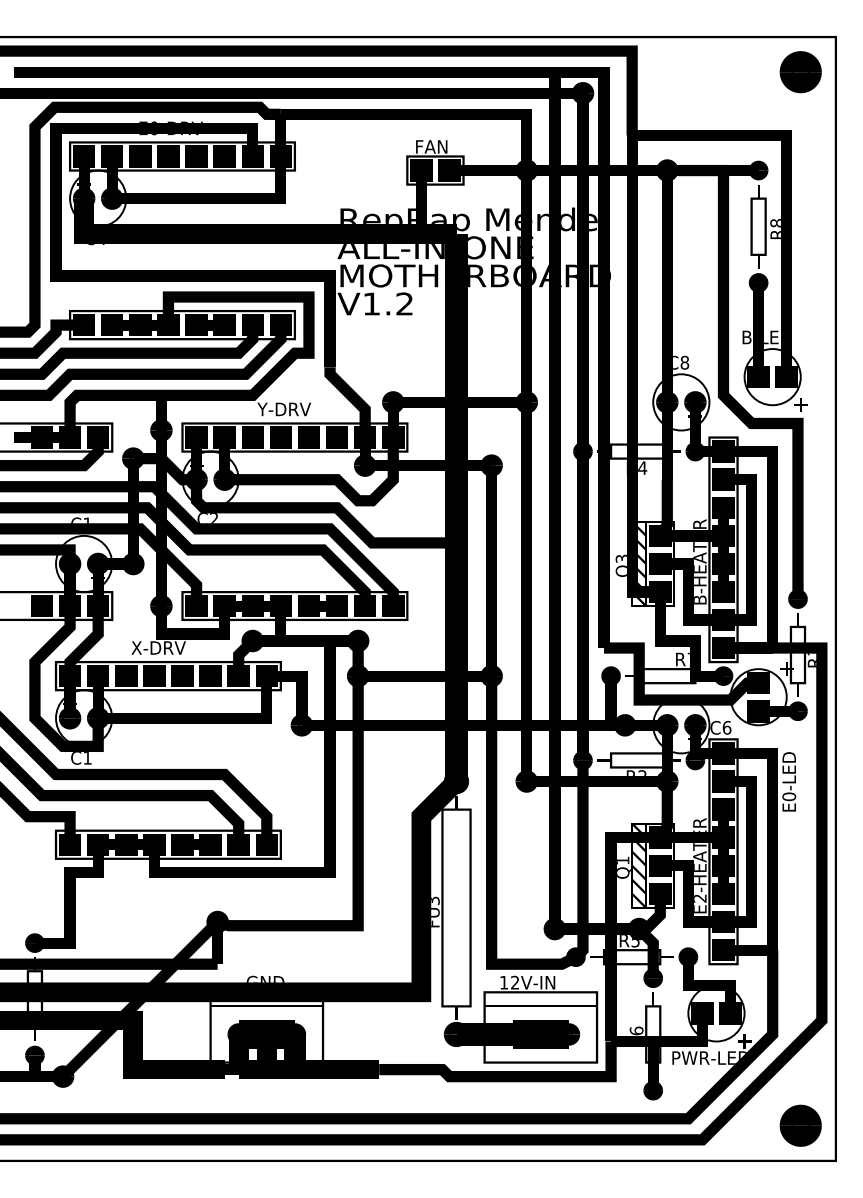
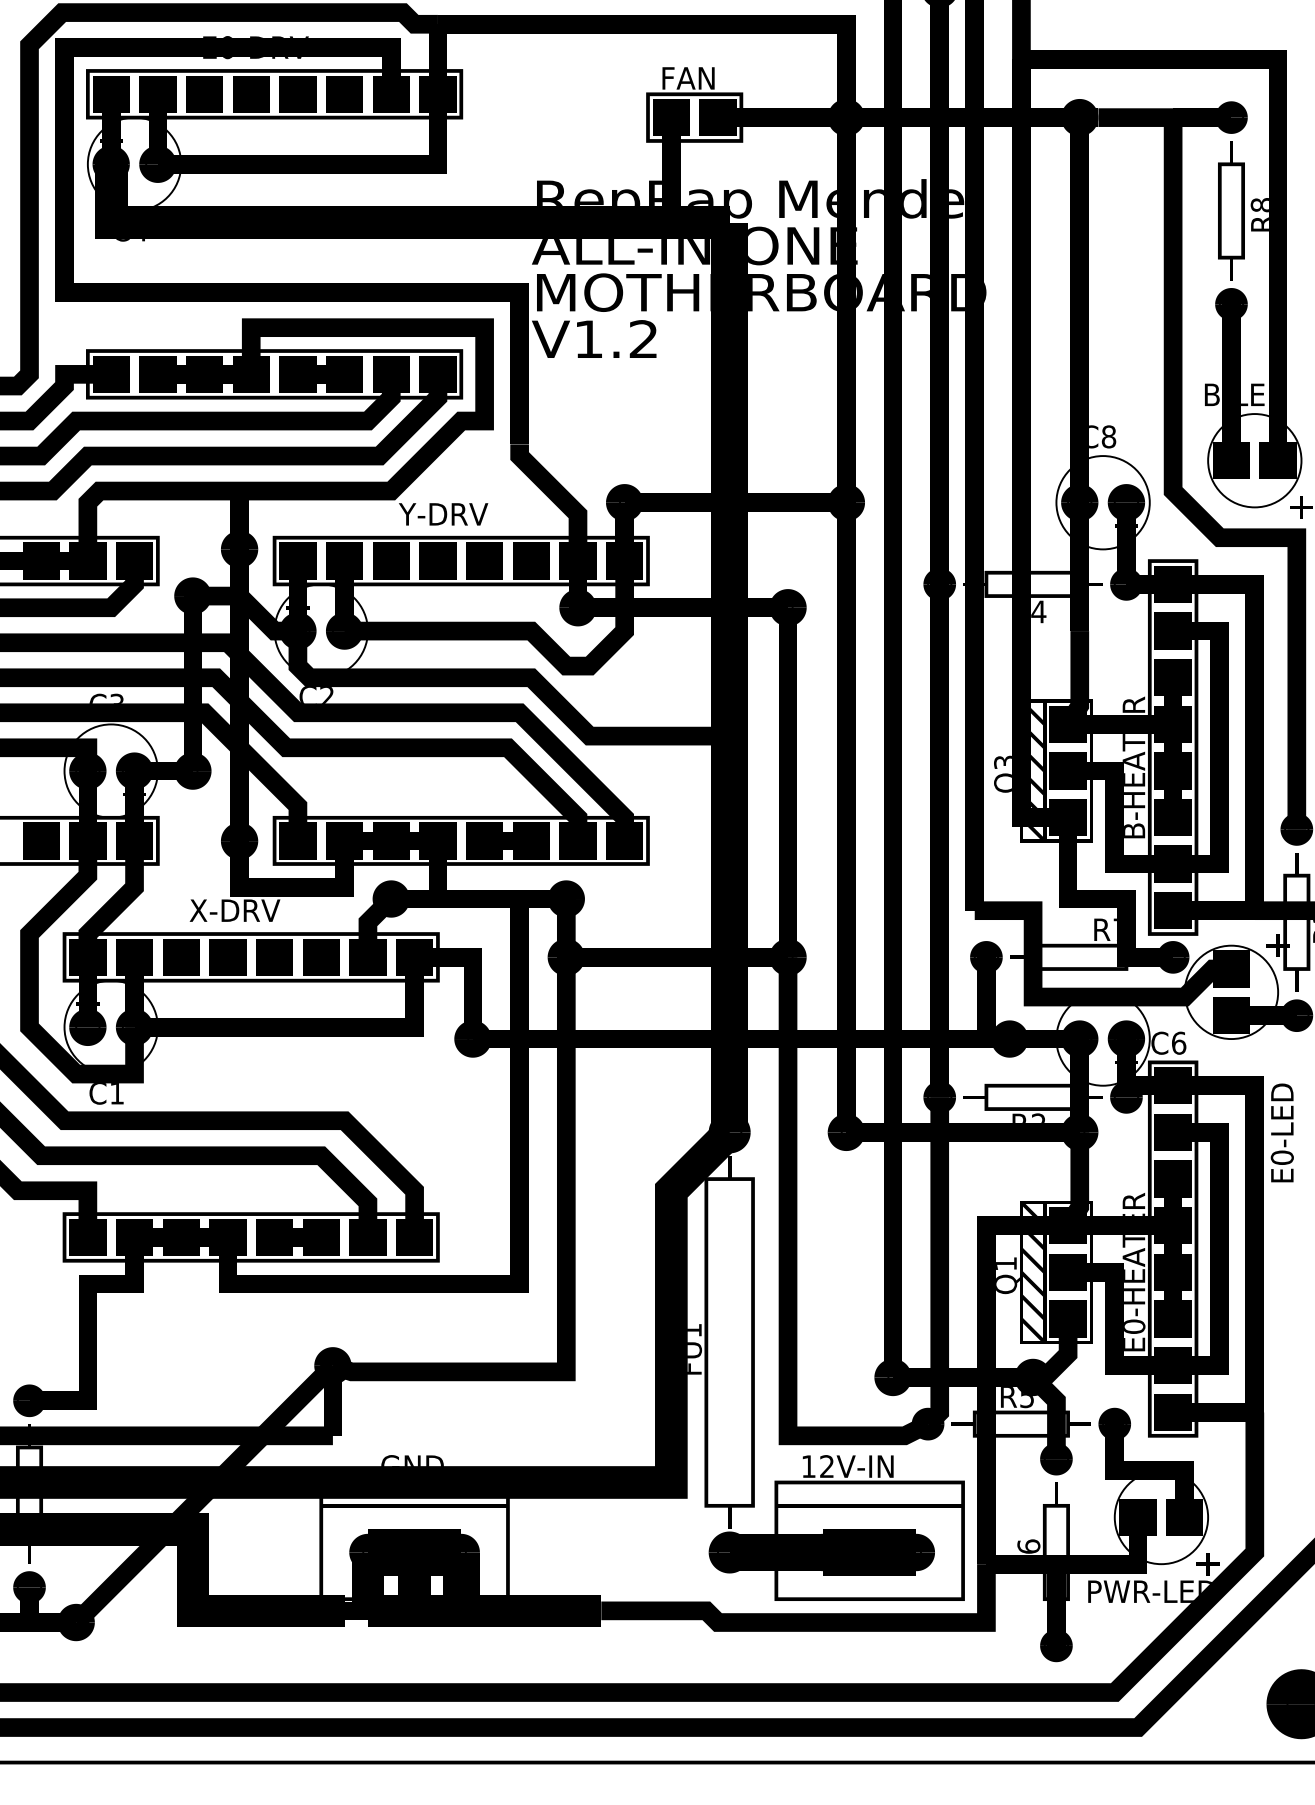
text: (87, 520) -> (116, 698), C1 -> C3
text: (700, 898) -> (1134, 1326), E2-HEATER -> E0-HEATER
text: (435, 900) -> (694, 1329), FU3 -> FU1

